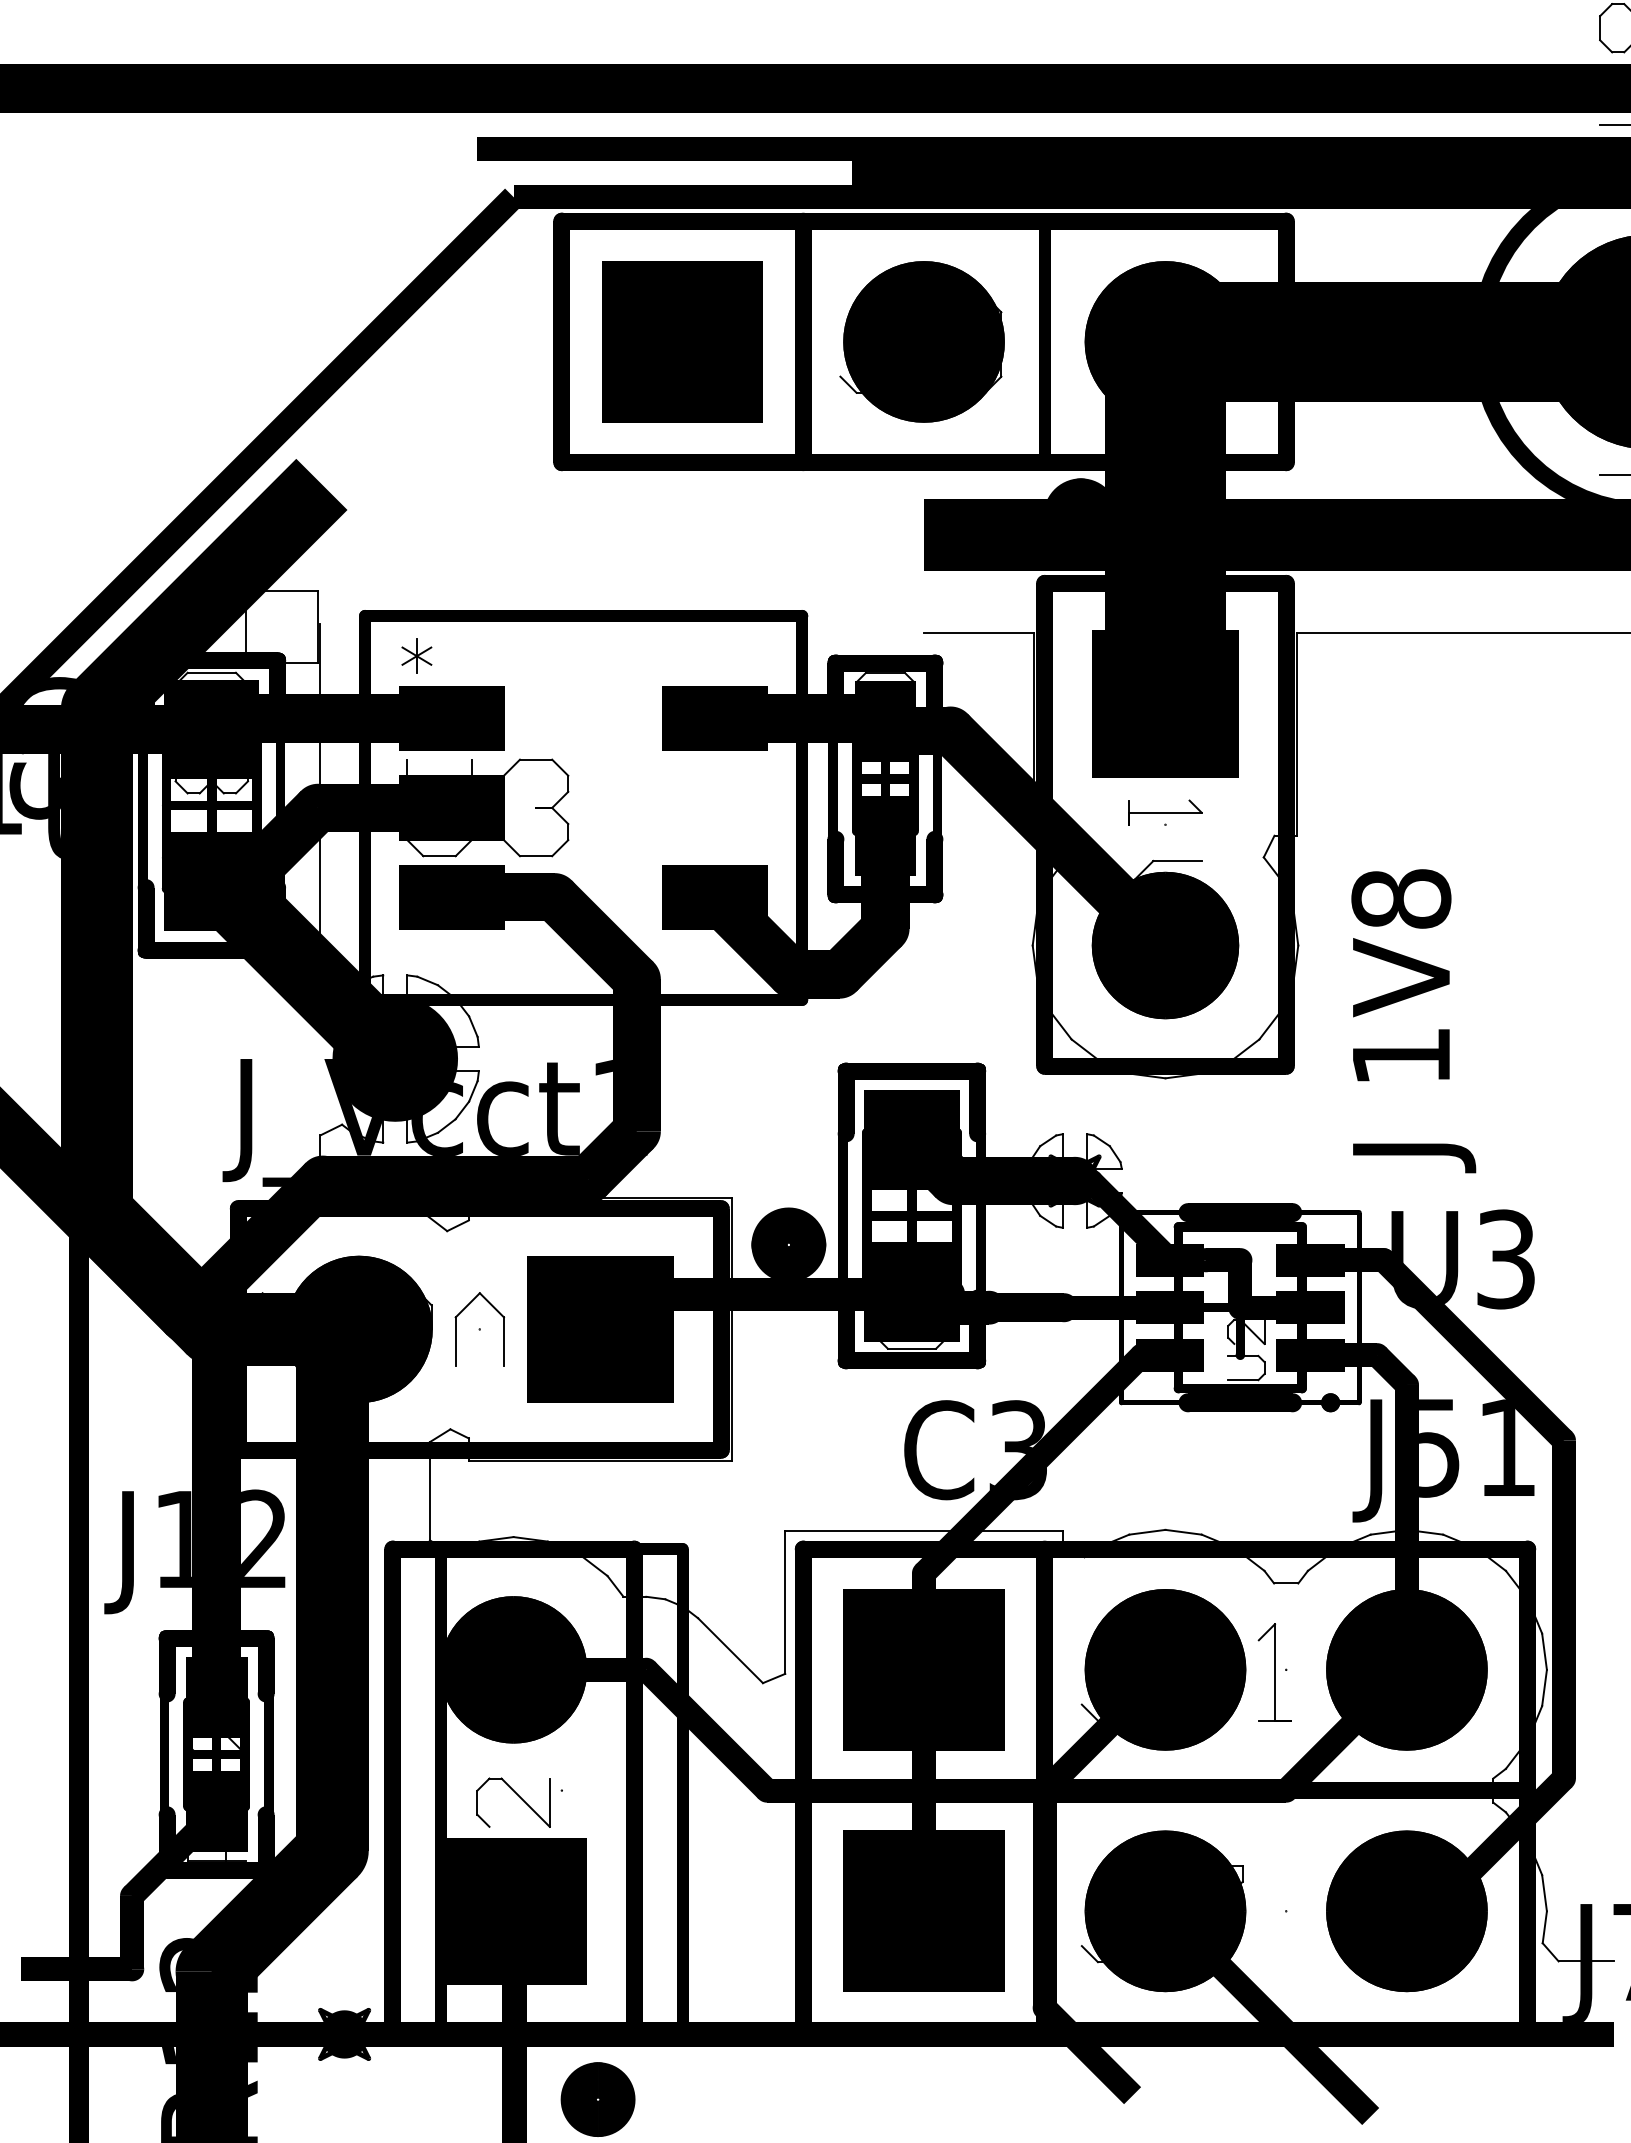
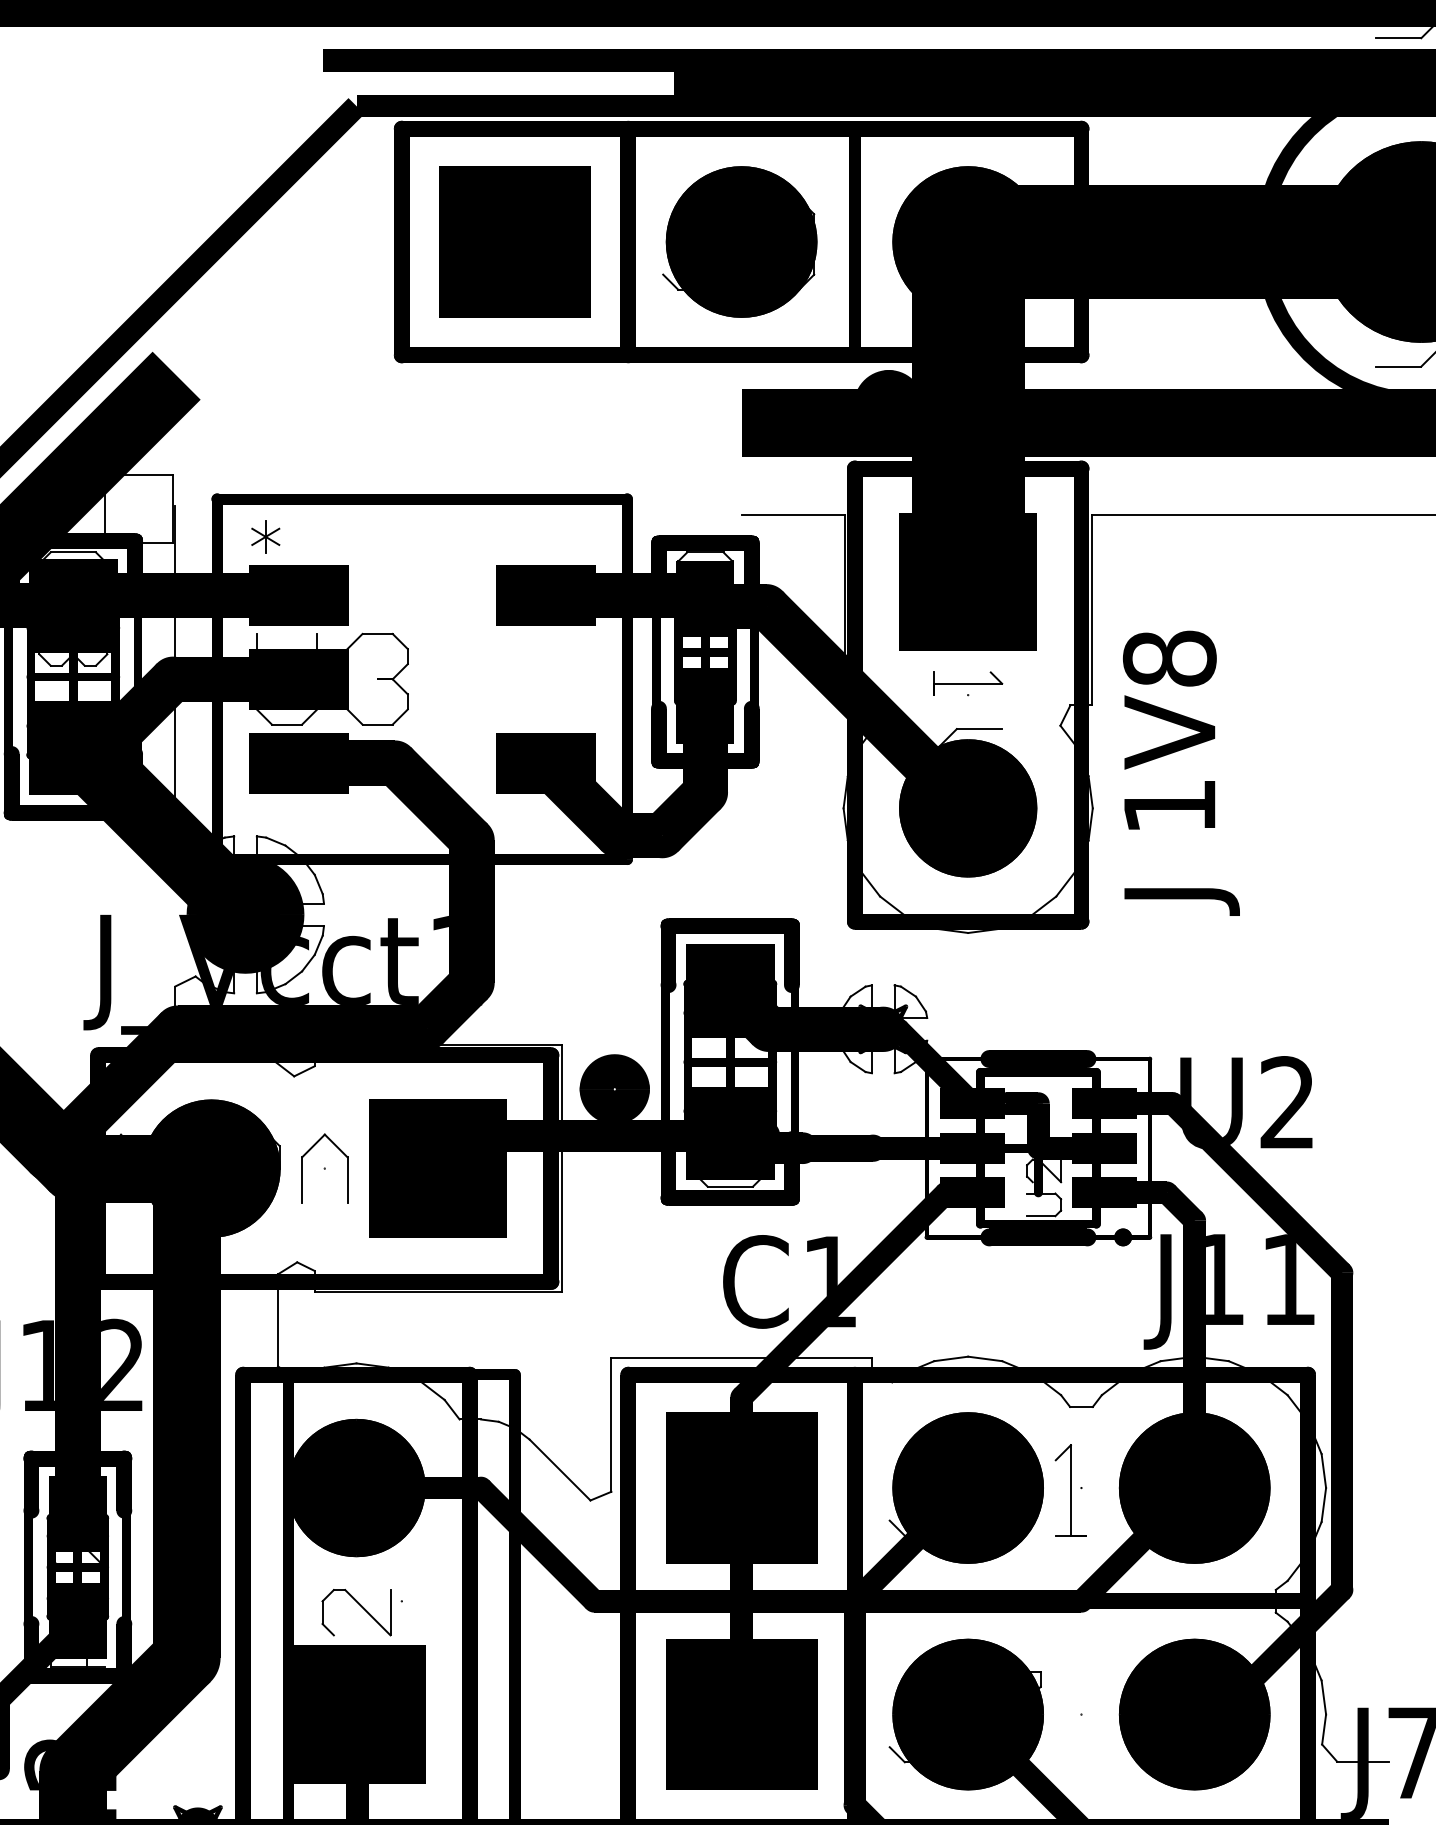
text: (1413, 1021) -> (1181, 773), moved
text: (1505, 1259) -> (1287, 1102), U3 -> U2
text: (1439, 1448) -> (1225, 1280), J51 -> J11
text: (1017, 1450) -> (829, 1282), C3 -> C1

